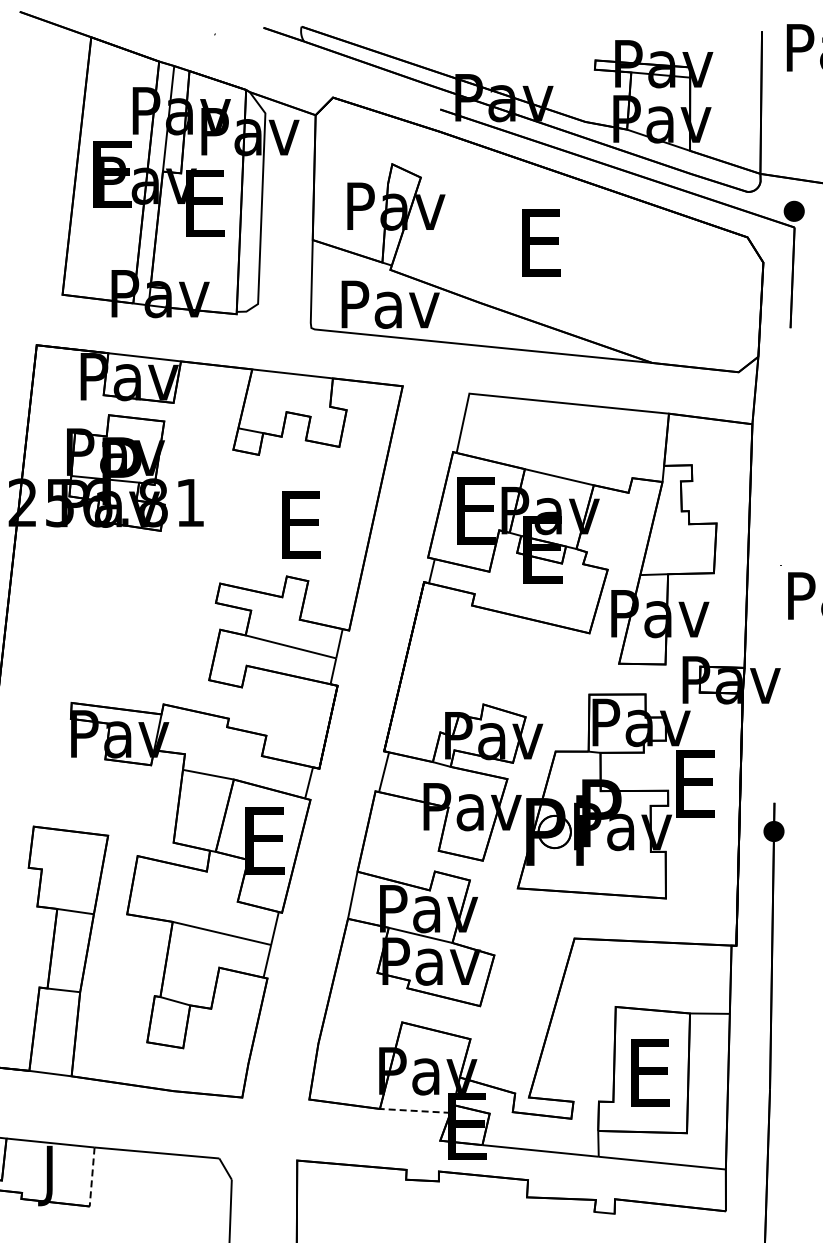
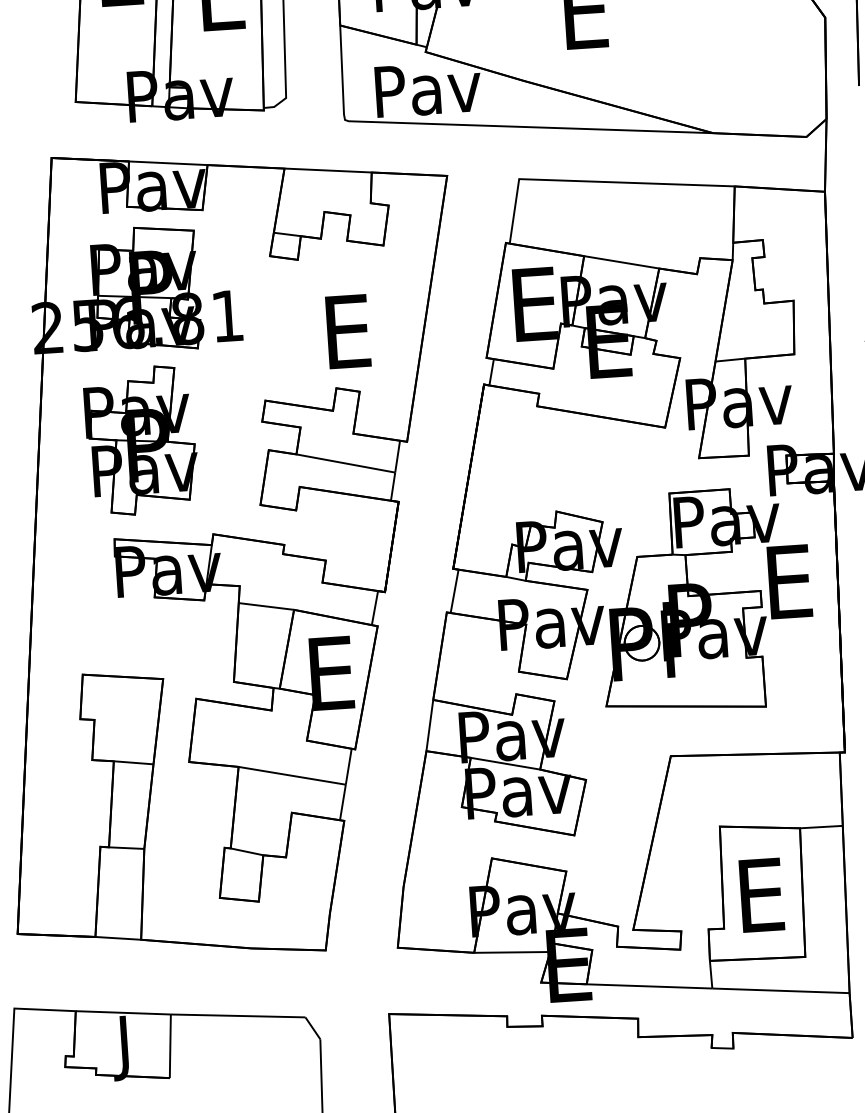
part: (102, 613) -> (141, 441), added
line: (414, 1110) -> (511, 952), dashed -> solid
line: (92, 1176) -> (170, 1045), dashed -> solid

